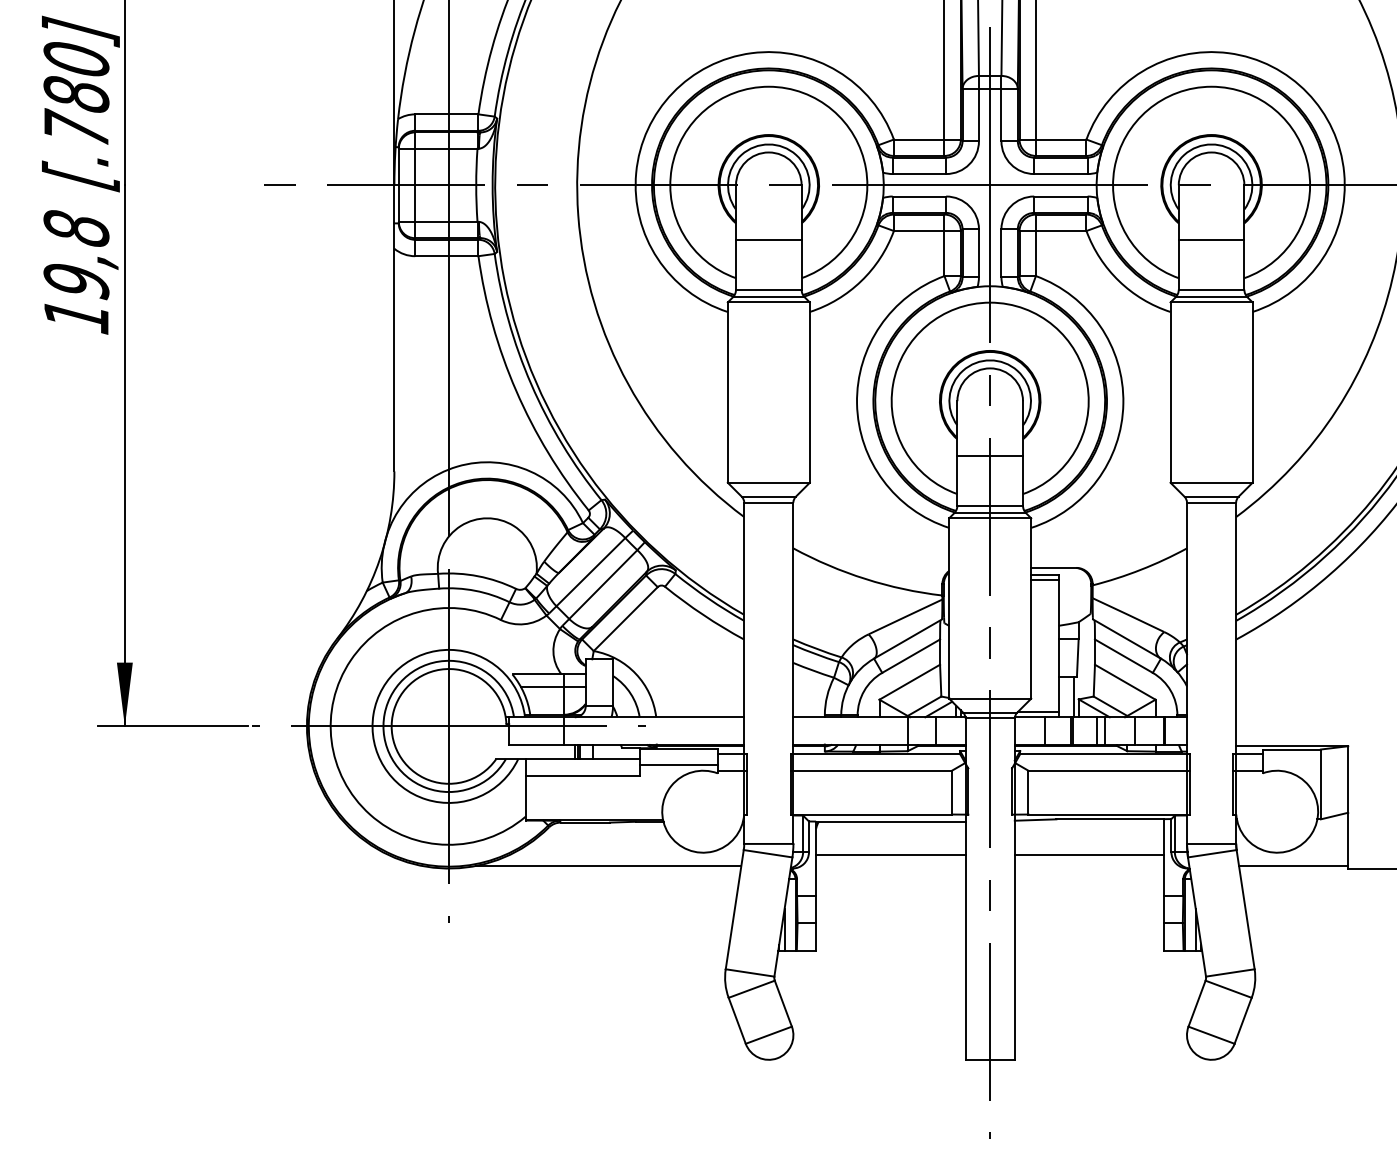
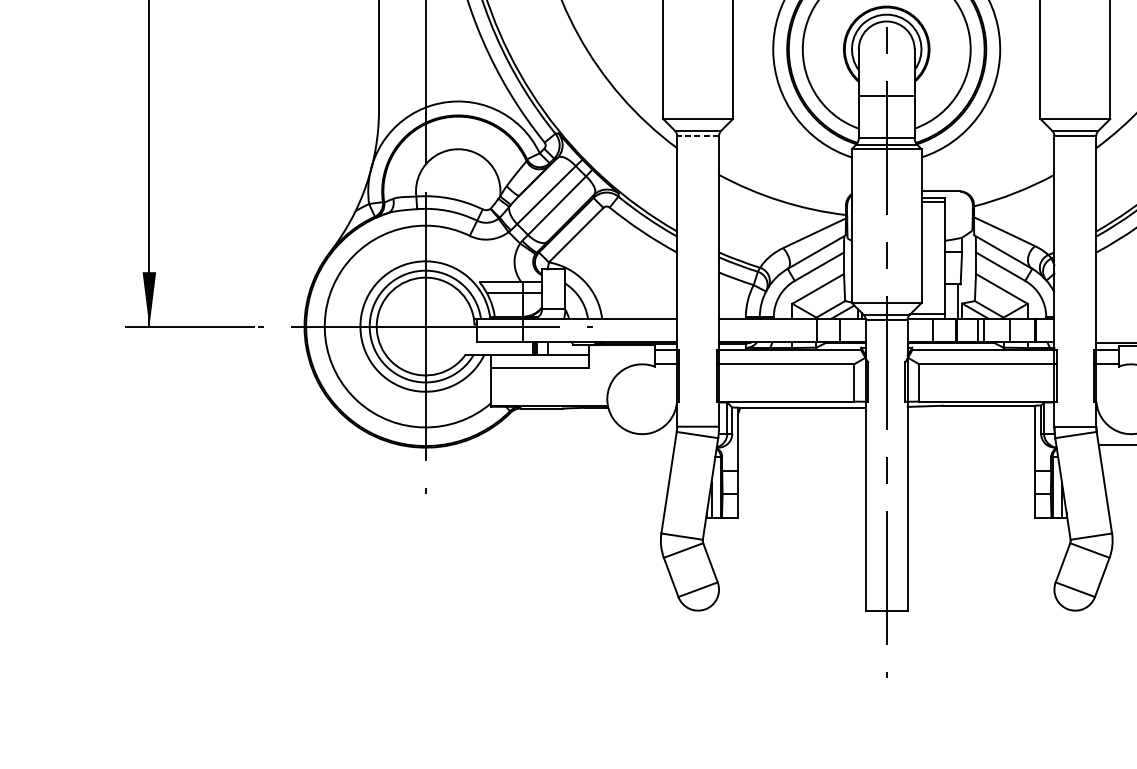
line: (768, 502) -> (697, 135), solid -> dashed
line: (678, 765) -> (621, 359), removed
line: (890, 854) -> (801, 435), removed
line: (1089, 854) -> (971, 435), removed
line: (608, 865) -> (561, 445), removed

